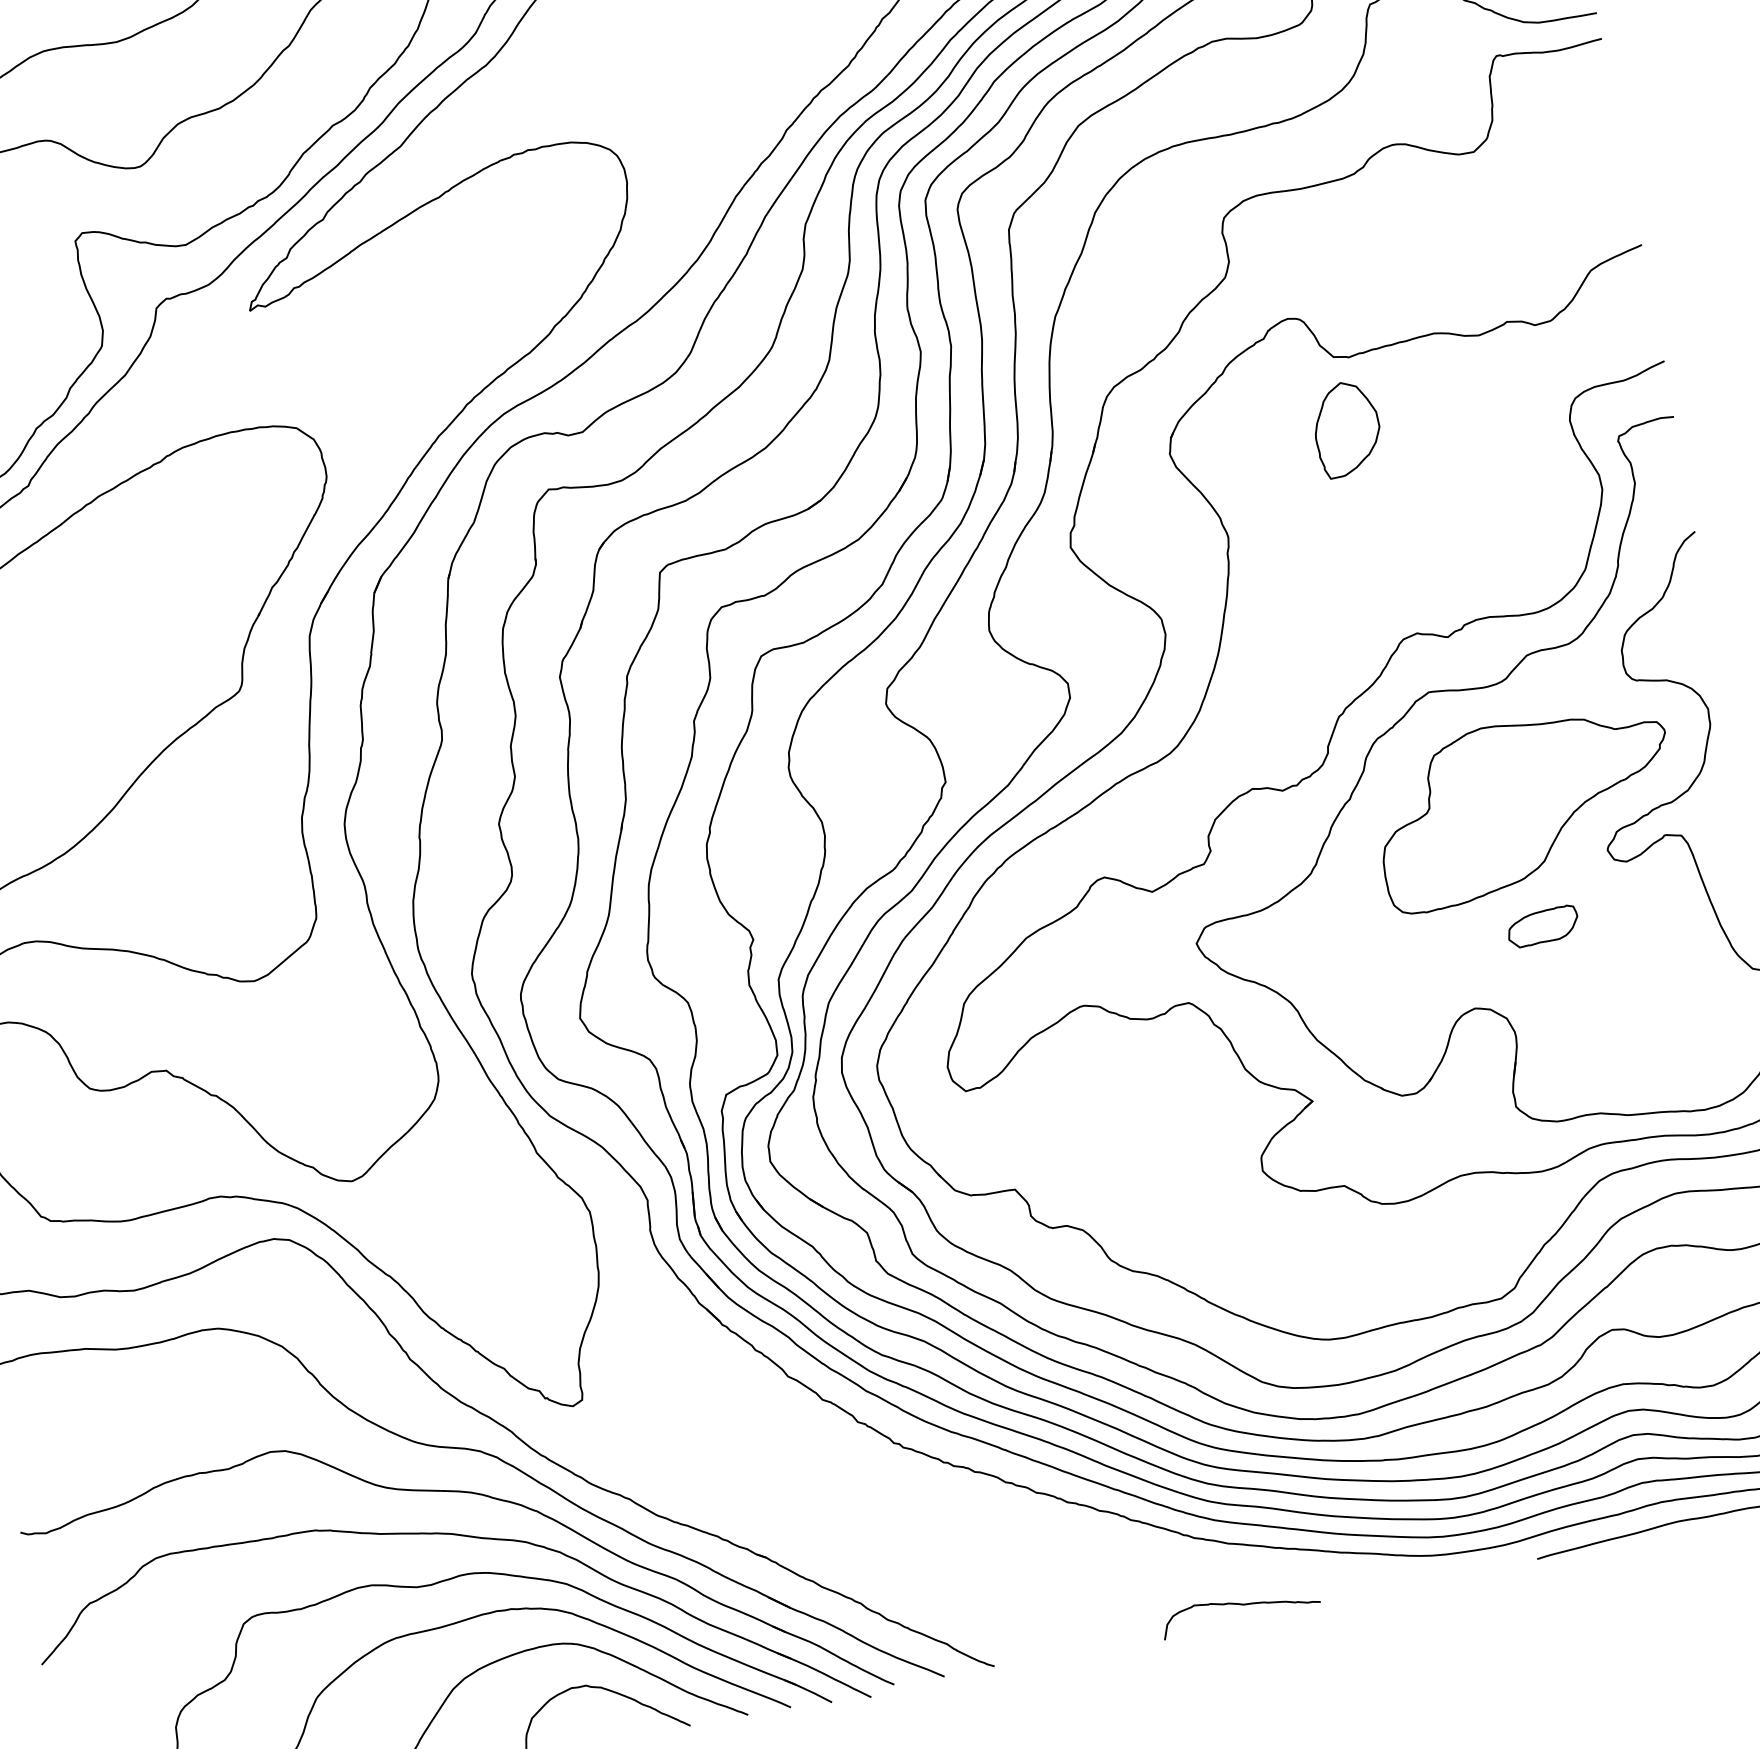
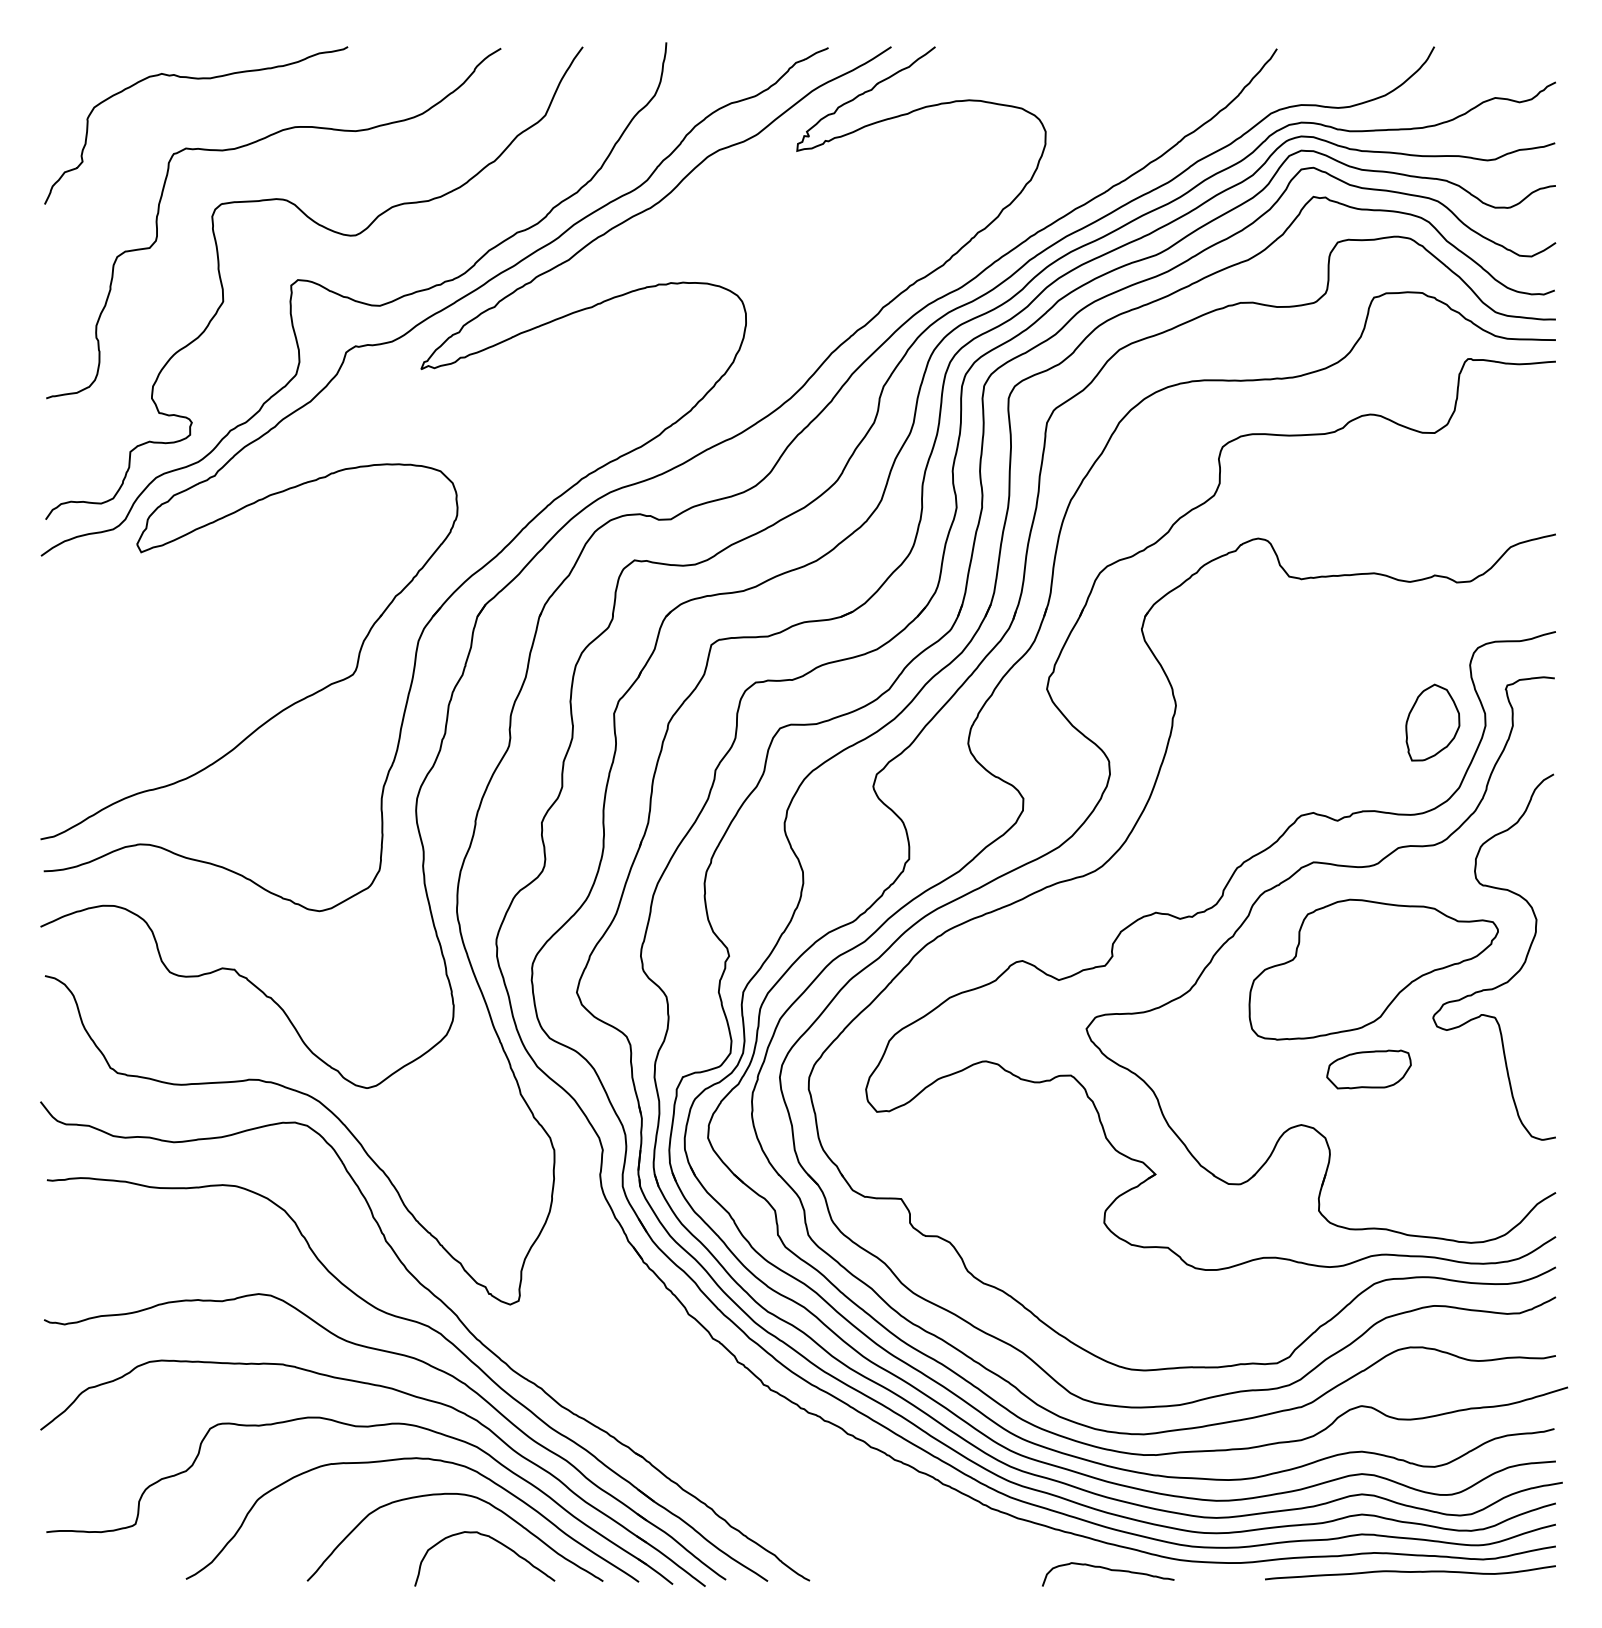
part: (1346, 428) -> (1432, 722), moved
part: (1542, 926) -> (1368, 1069), size x1.43
curve: (1241, 1605) -> (1109, 1570), moved

